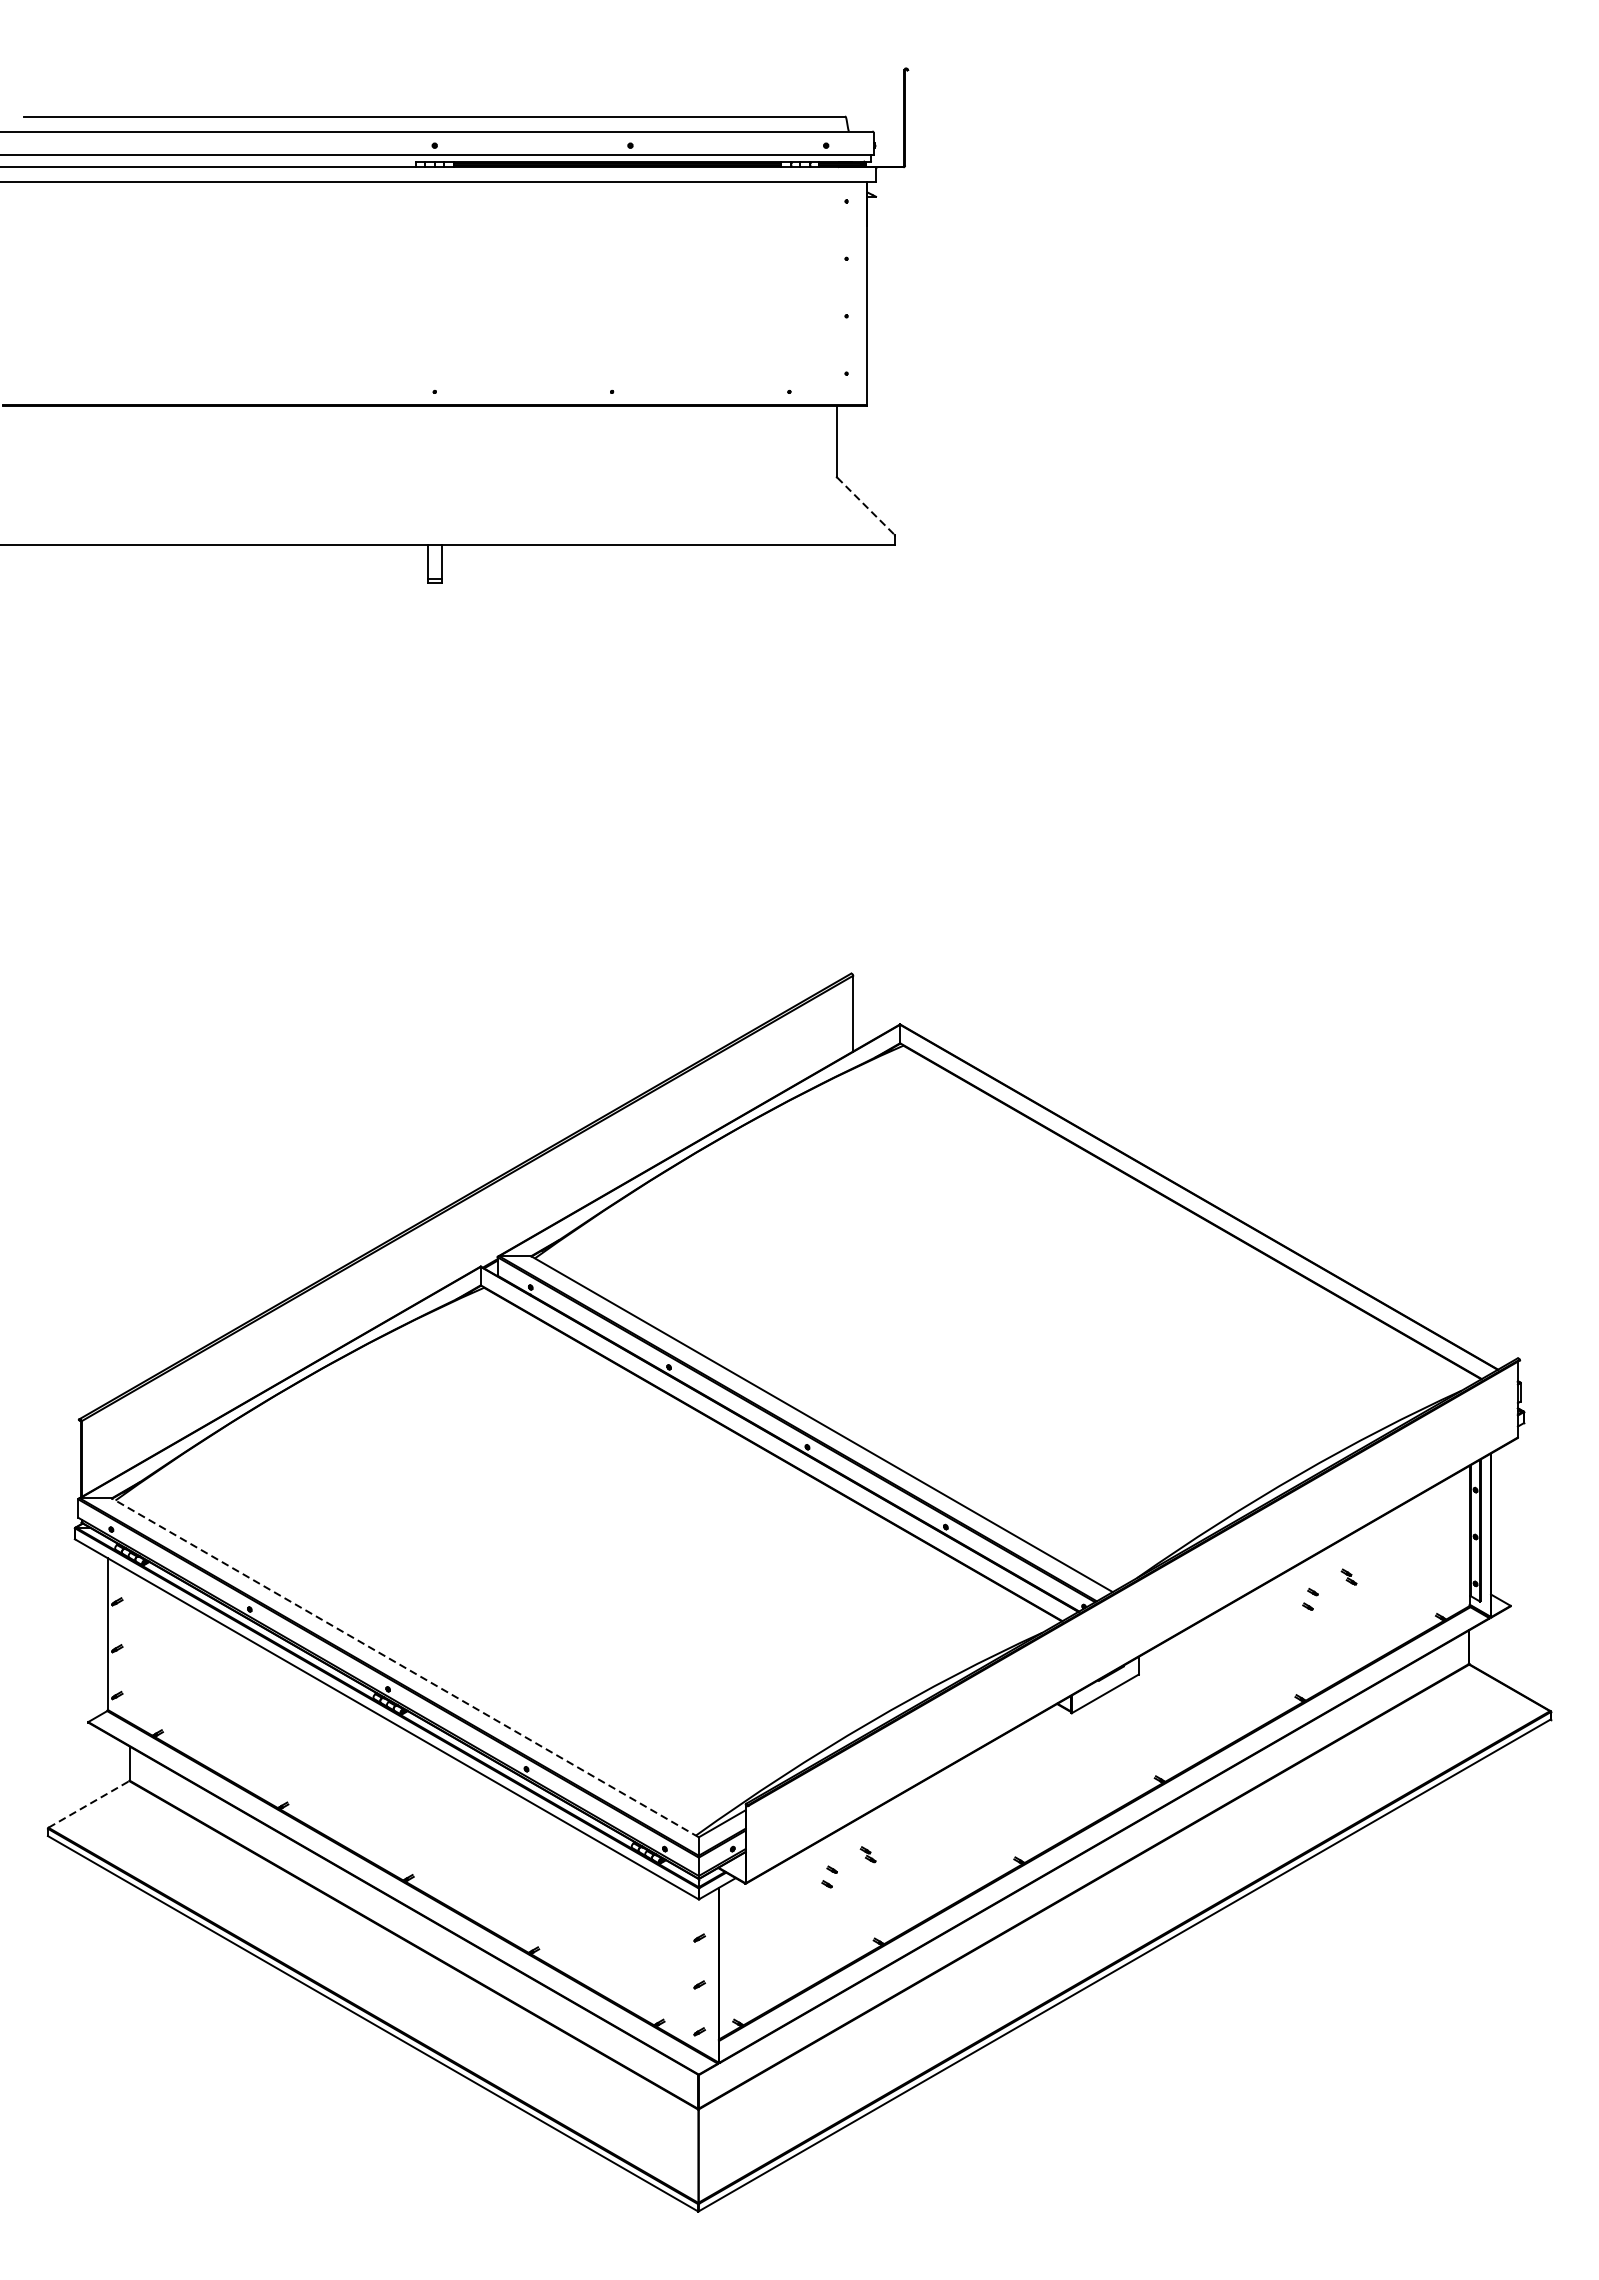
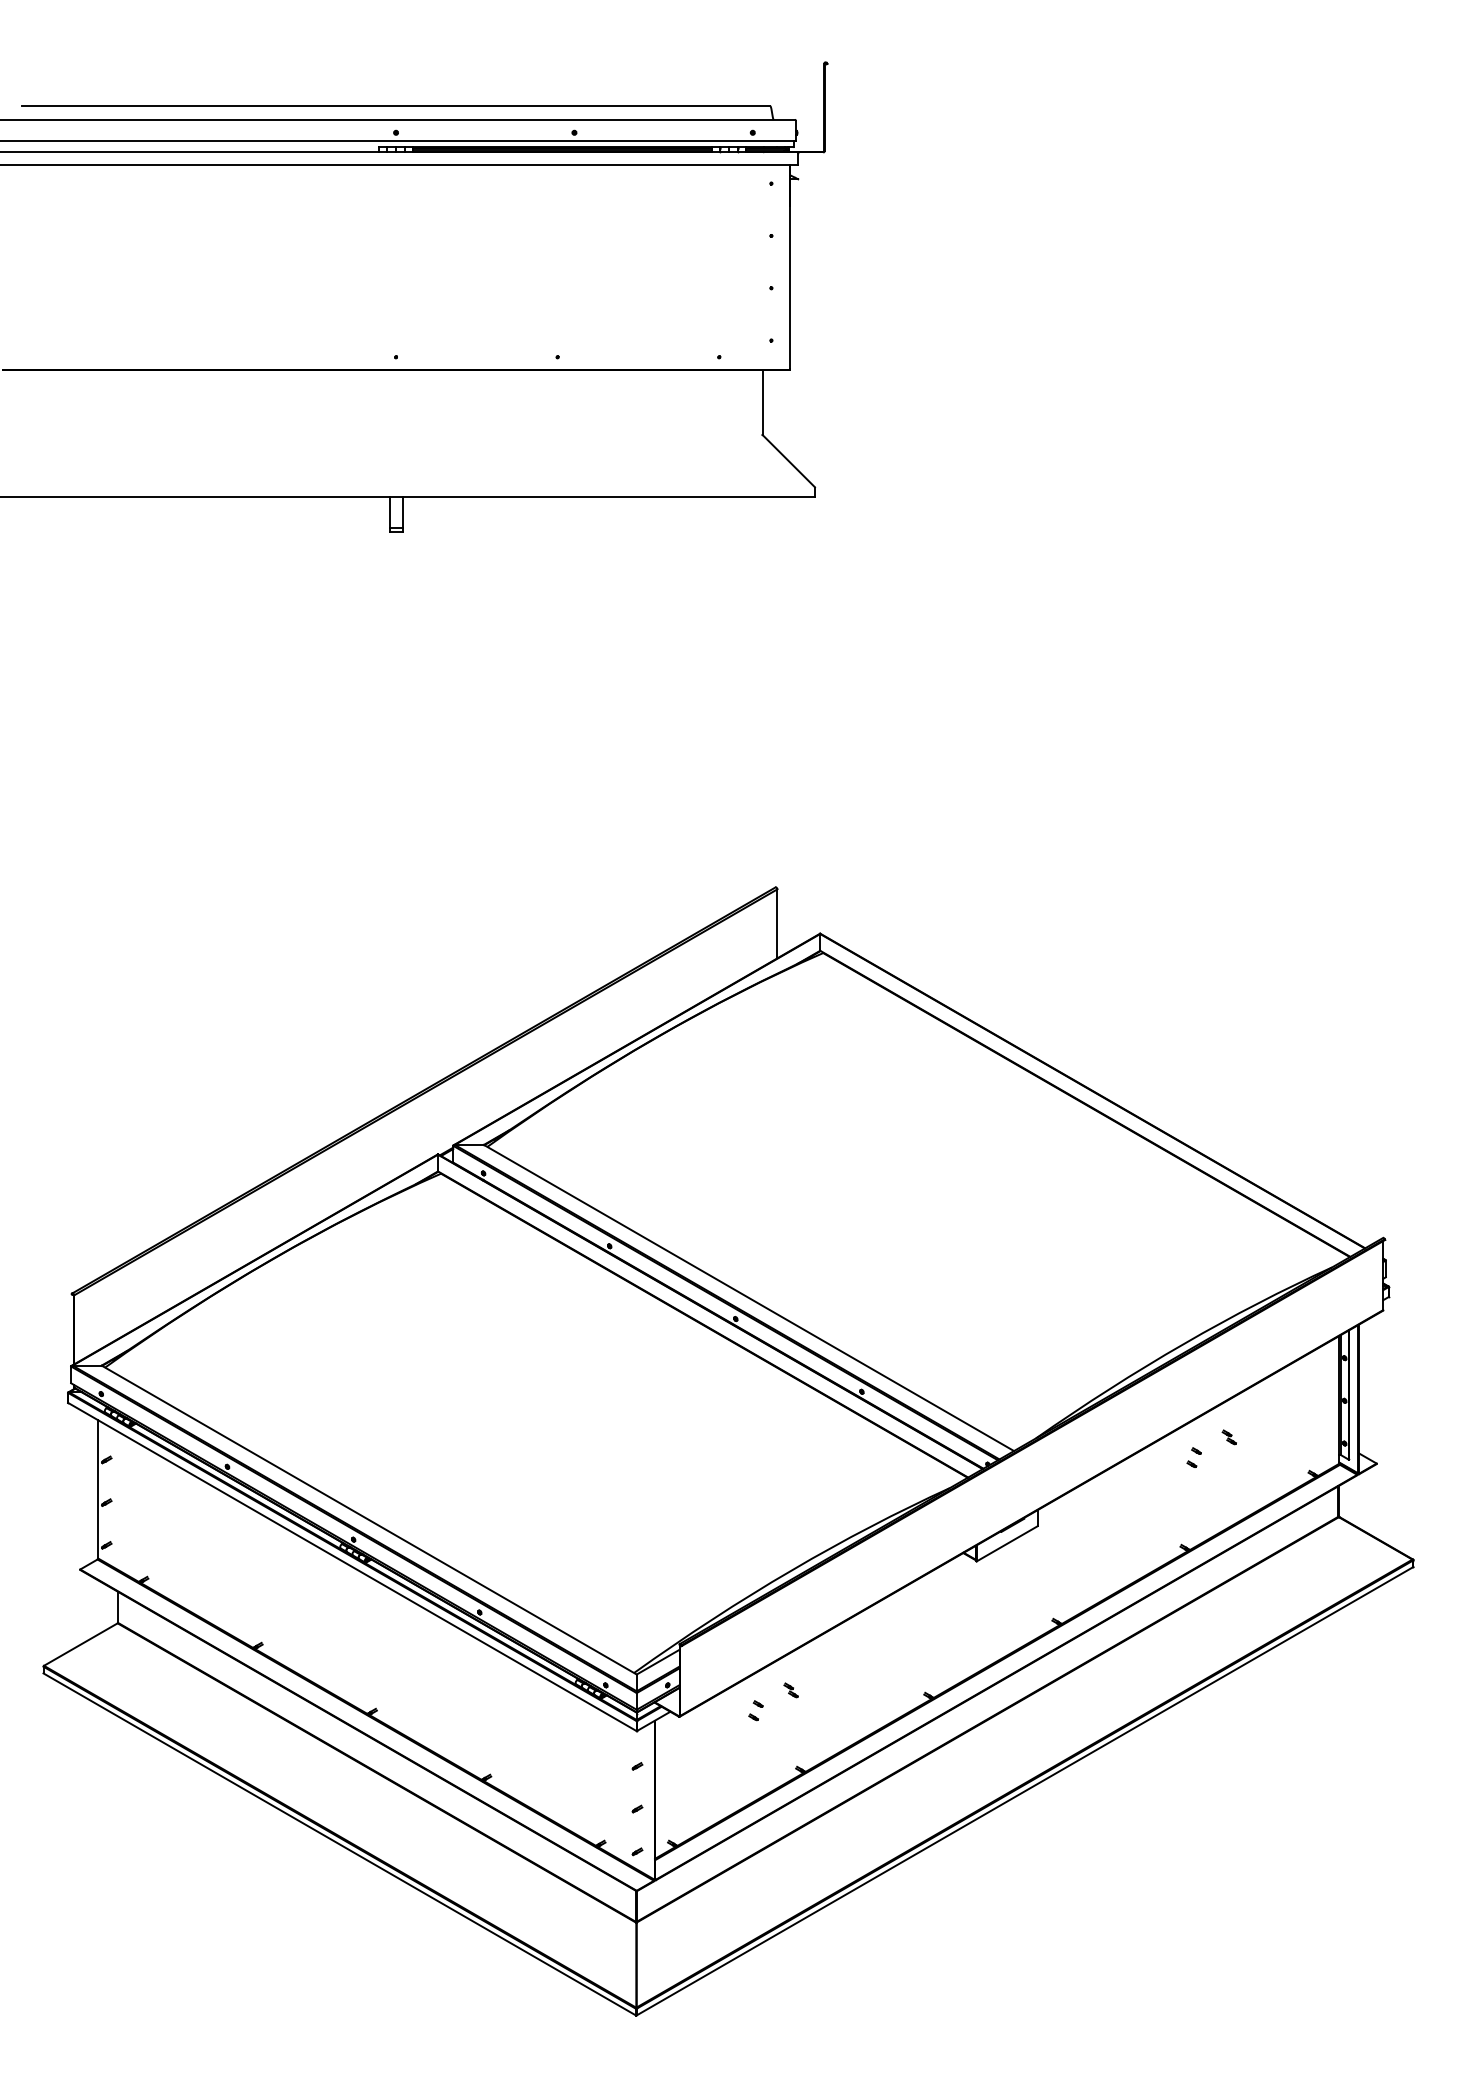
line: (865, 506) -> (788, 461), dashed -> solid
line: (405, 1668) -> (369, 1520), dashed -> solid
line: (88, 1804) -> (80, 1644), dashed -> solid

